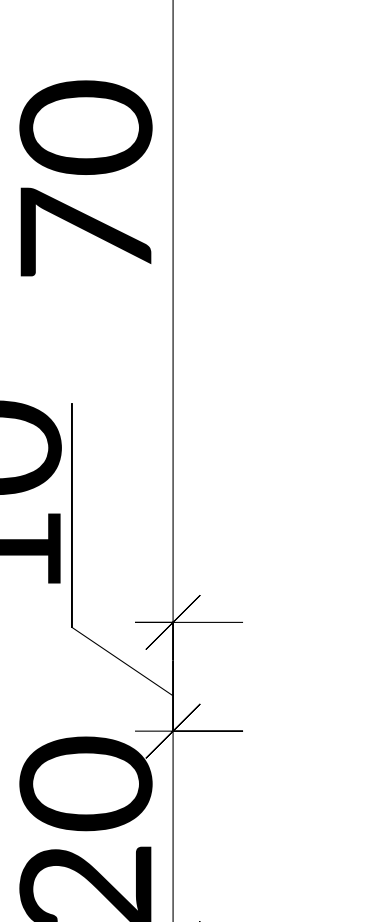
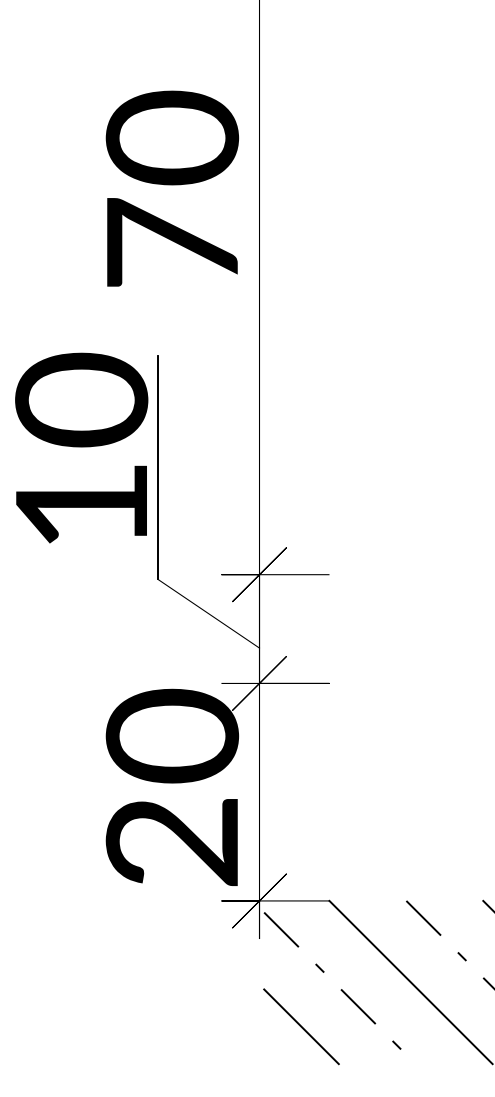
text: (85, 178) -> (171, 188), moved

